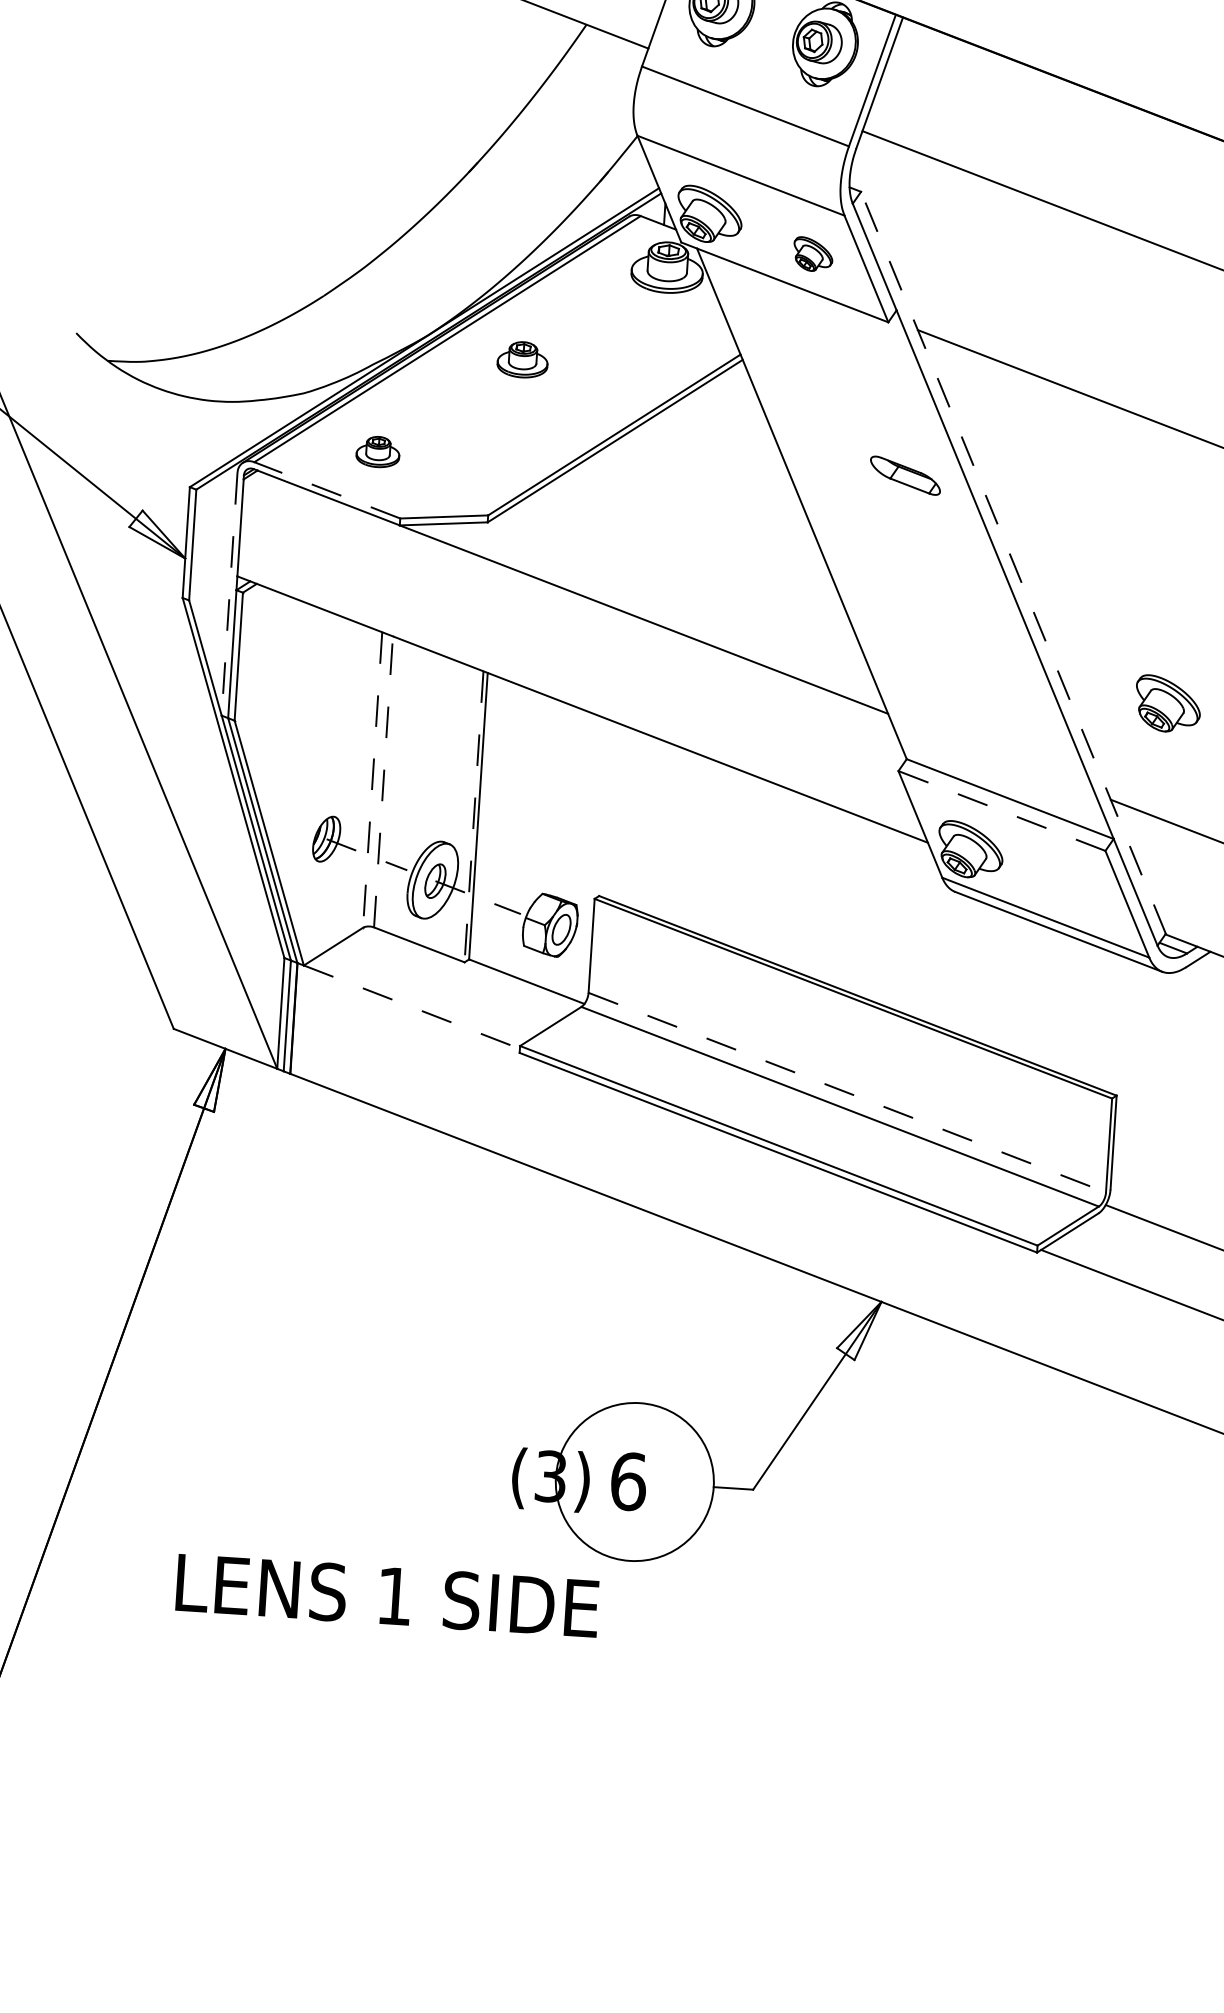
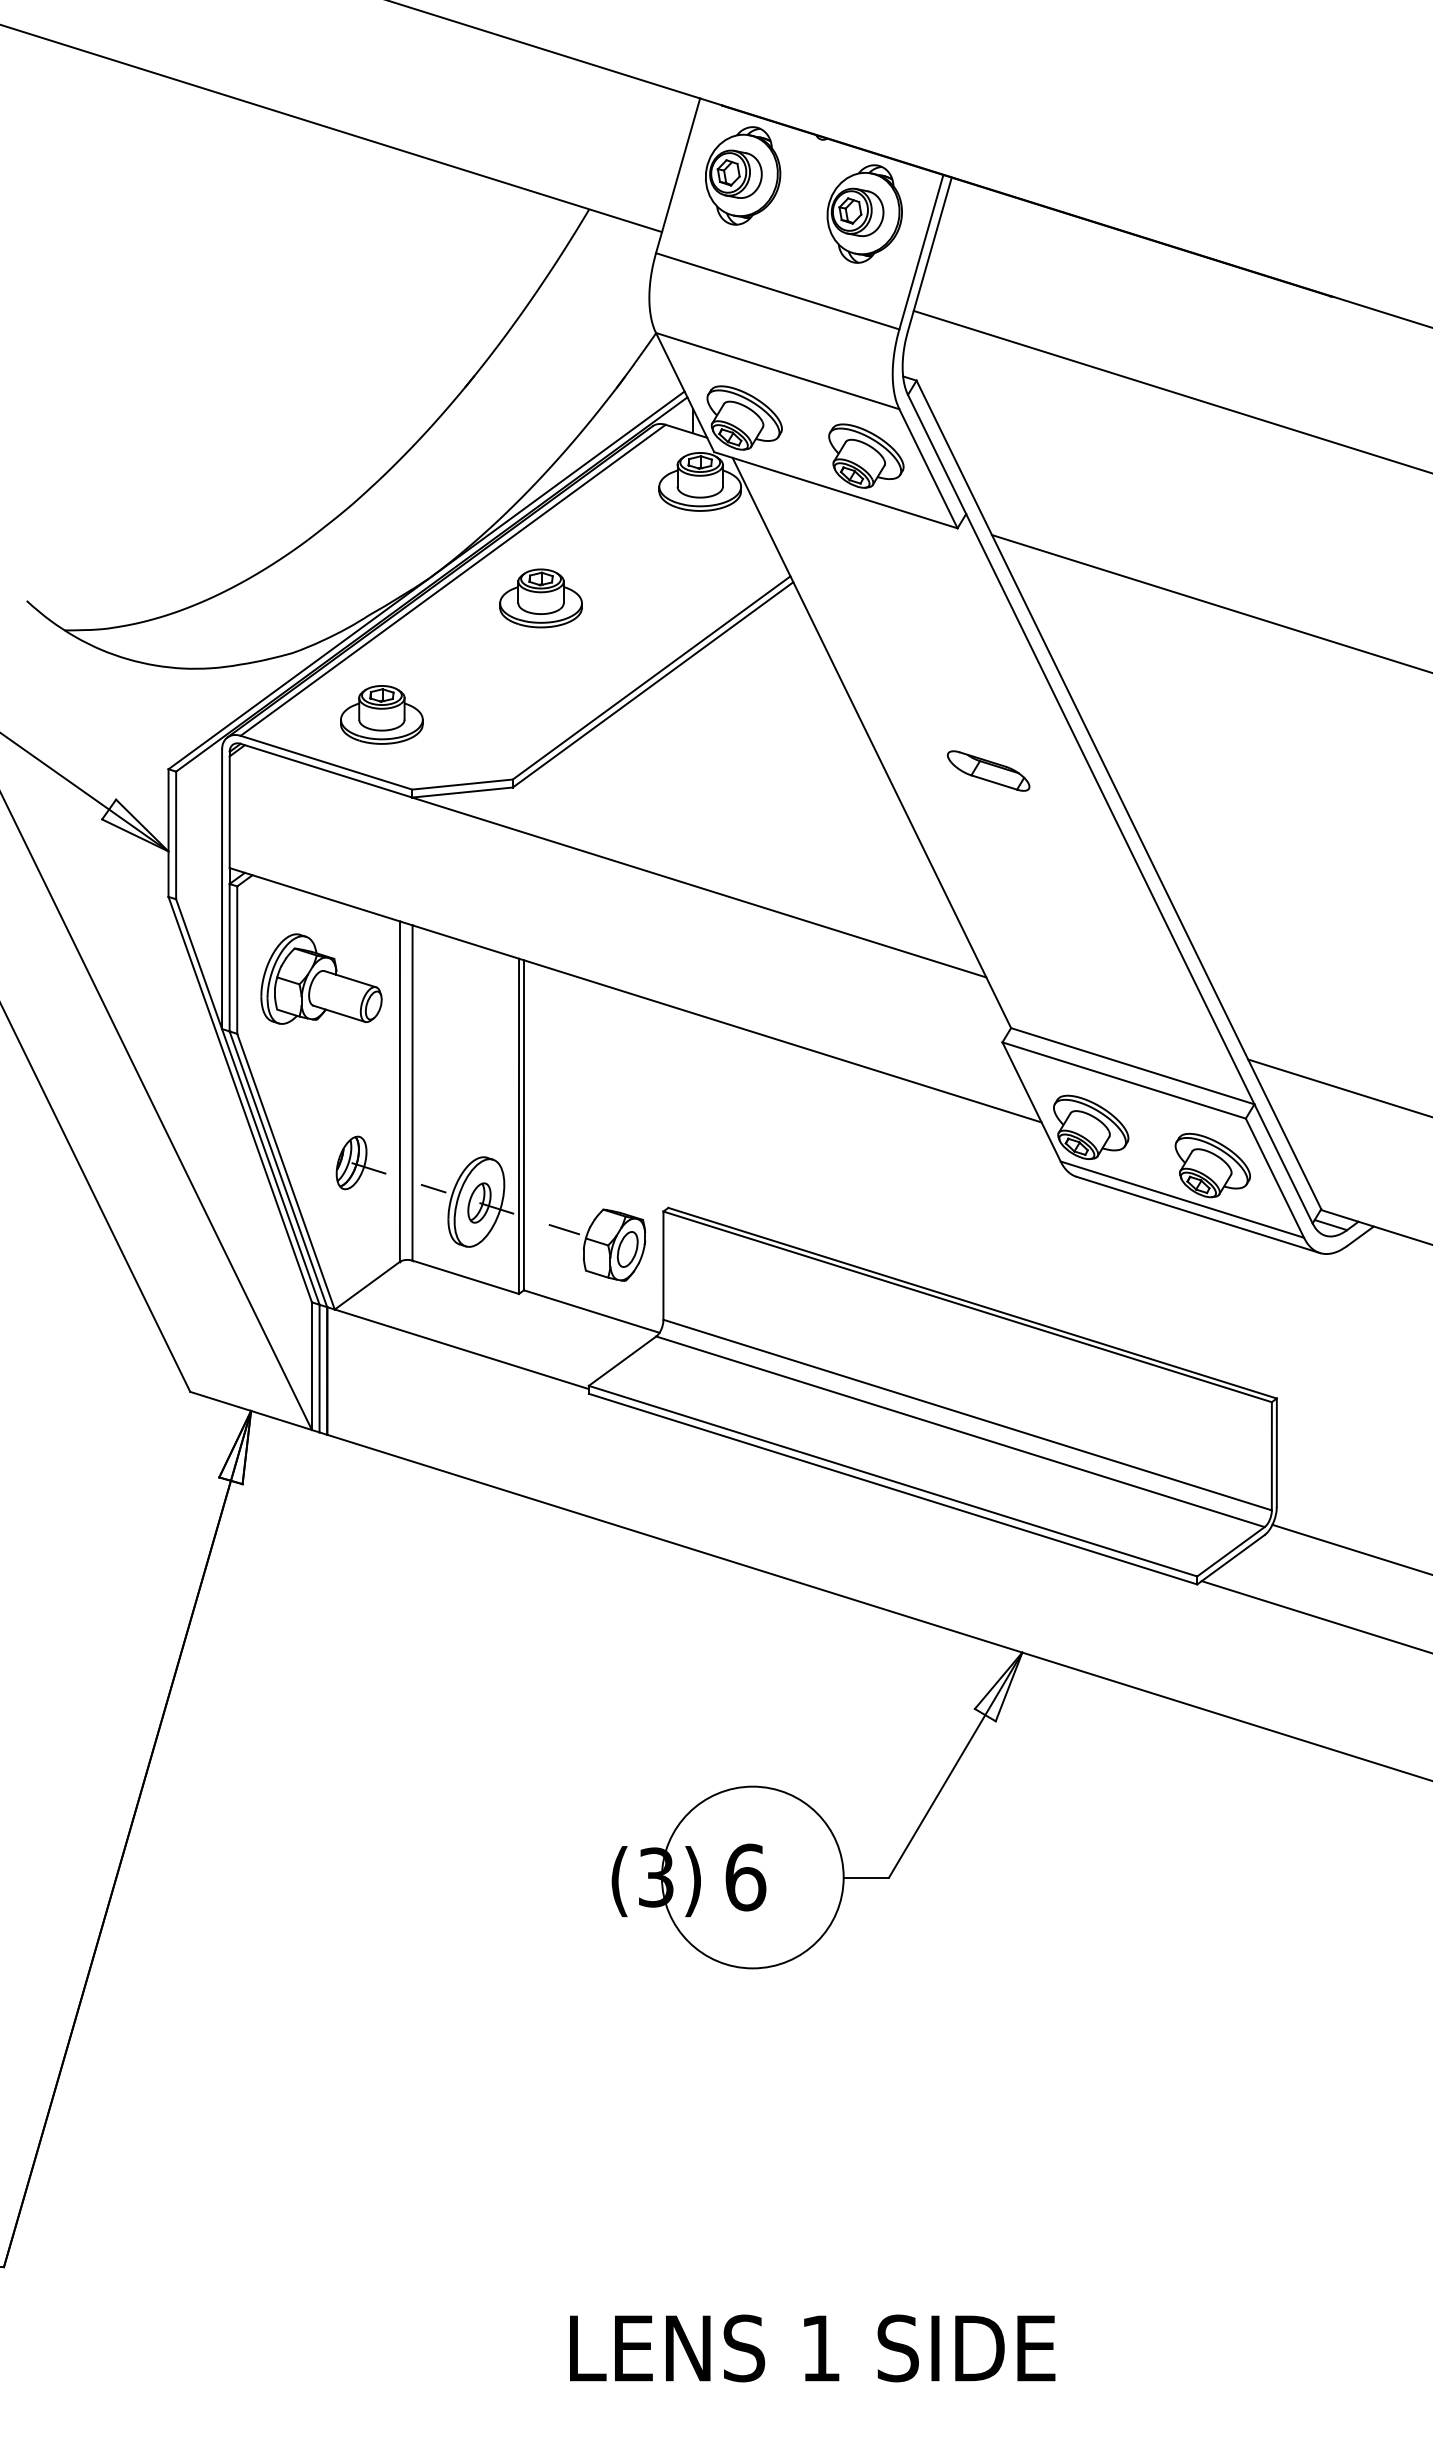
part: (813, 253) -> (866, 455), size x1.67
part: (522, 359) -> (540, 598), size x1.43
part: (377, 451) -> (381, 714), size x1.67
part: (905, 475) -> (988, 770), moved
line: (327, 490) -> (326, 762), dashed -> solid
line: (1013, 562) -> (1118, 794), dashed -> solid
line: (229, 594) -> (222, 889), dashed -> solid
part: (310, 677) -> (321, 978), added
part: (1167, 704) -> (1212, 1165), moved
line: (372, 780) -> (399, 1092), dashed -> solid
line: (383, 782) -> (412, 1093), dashed -> solid
line: (1002, 811) -> (1124, 1080), dashed -> solid
line: (473, 816) -> (518, 1126), dashed -> solid
line: (412, 1007) -> (462, 1349), dashed -> solid
line: (847, 1093) -> (967, 1415), dashed -> solid
text: (387, 1595) -> (812, 2348), moved

